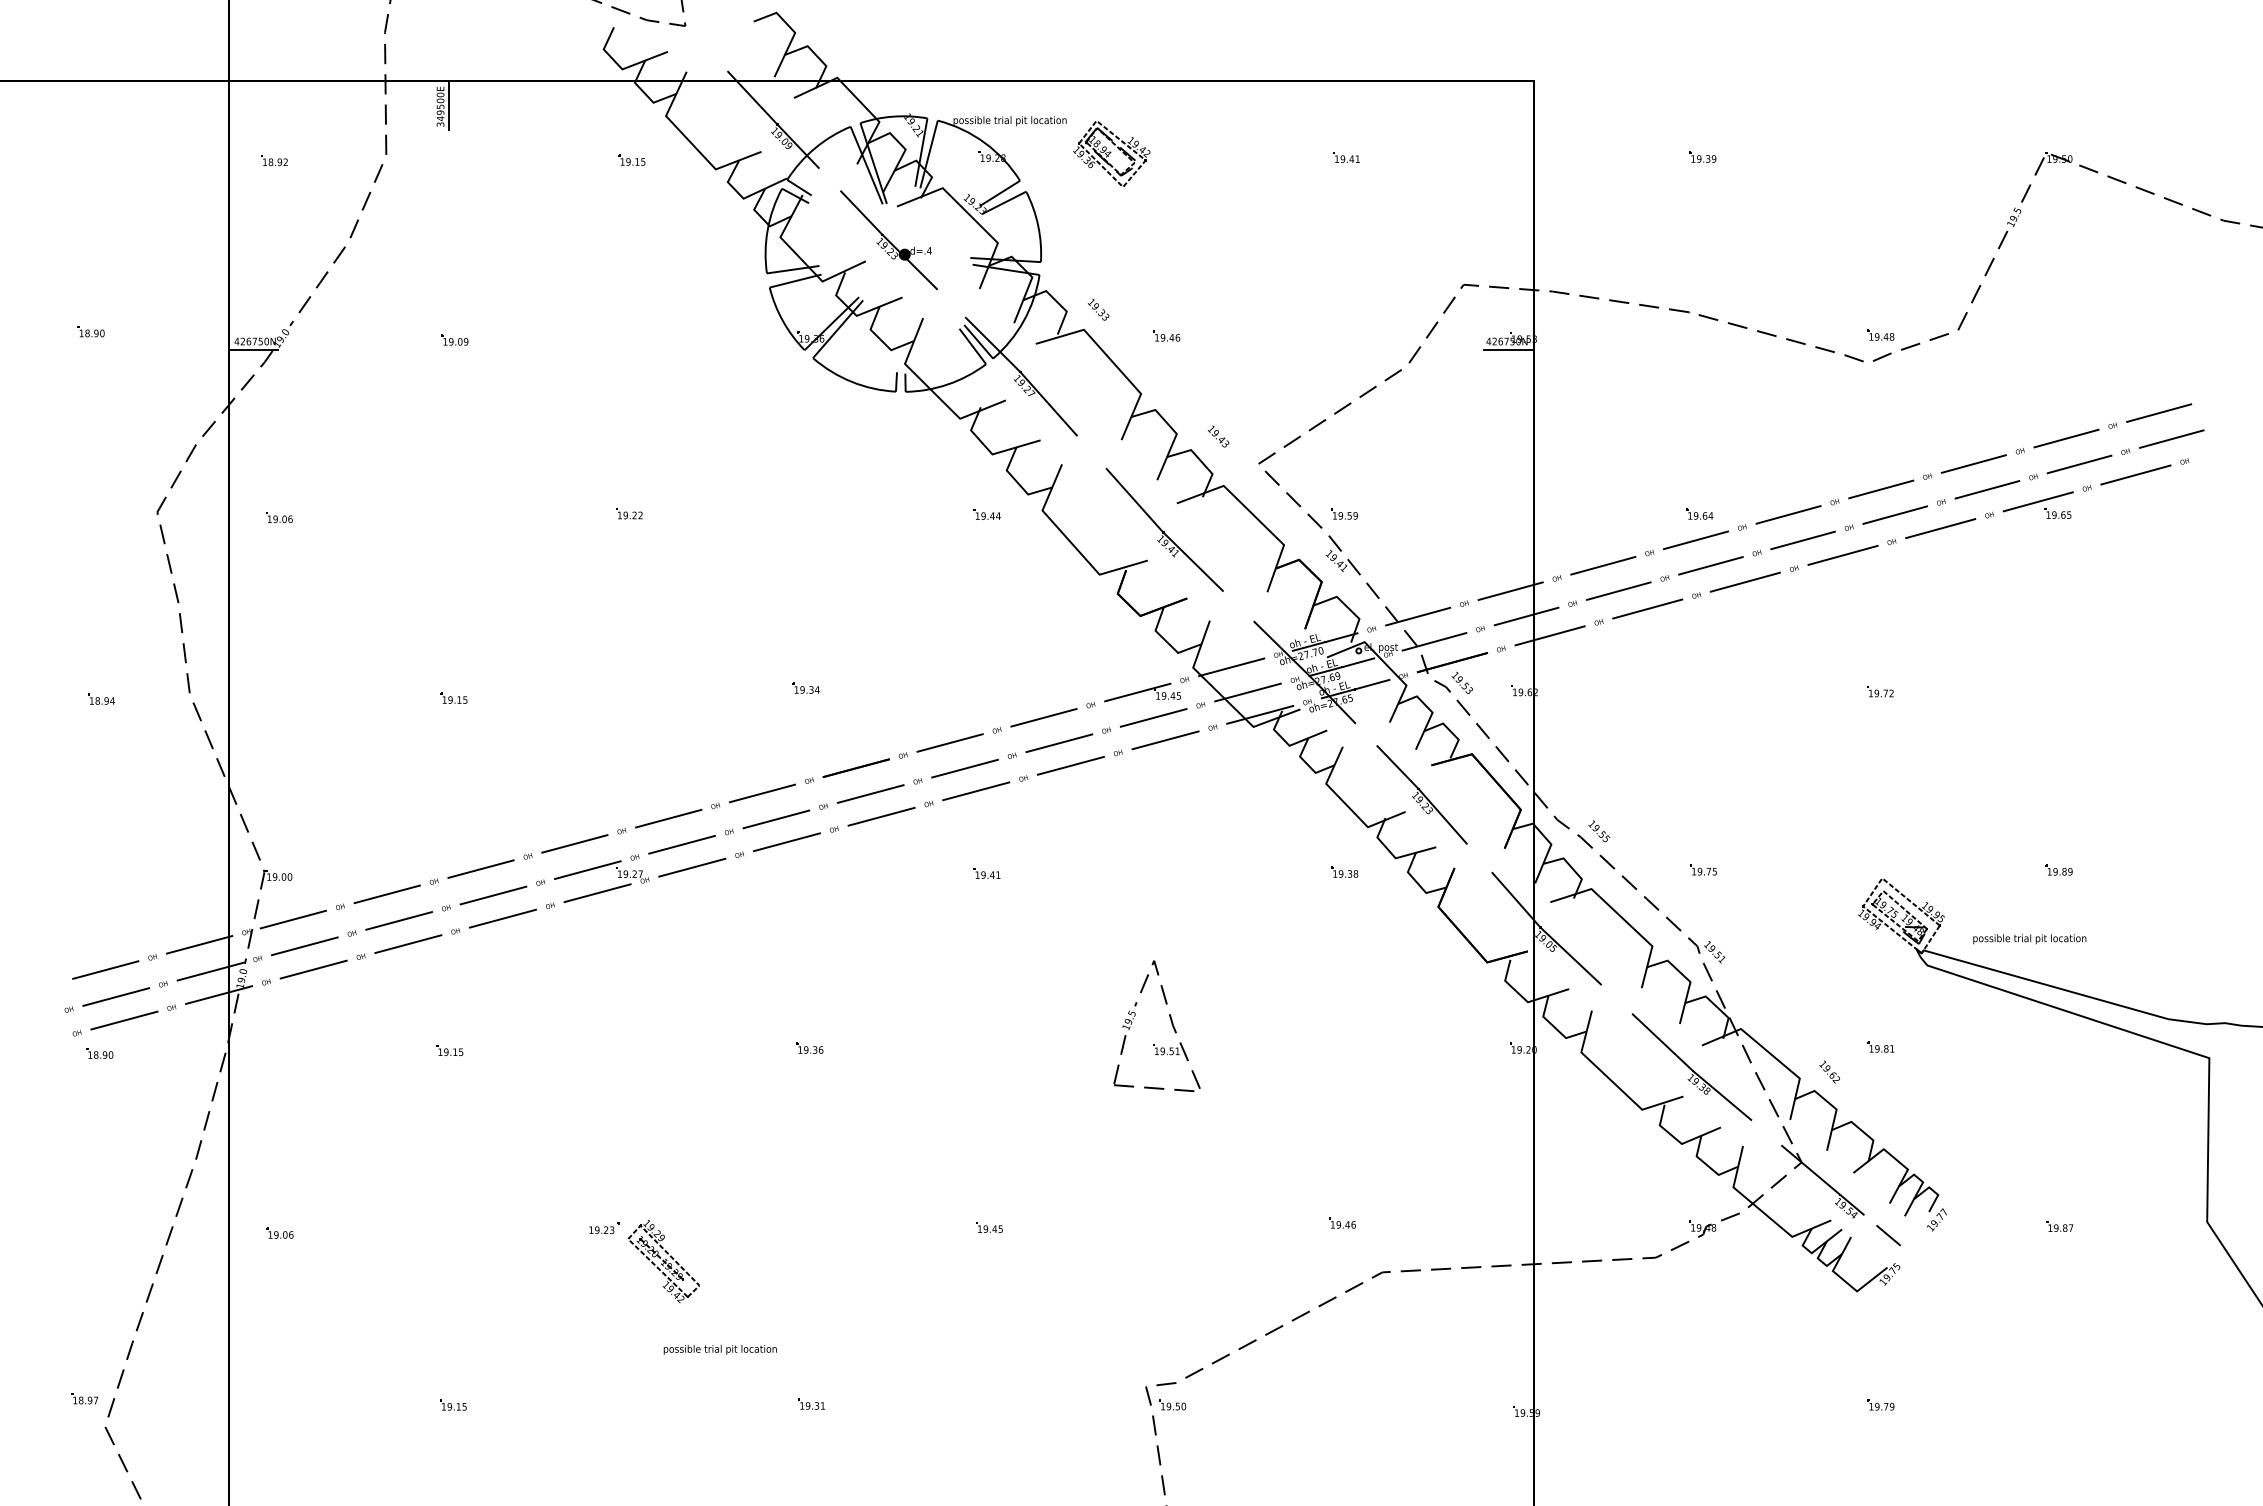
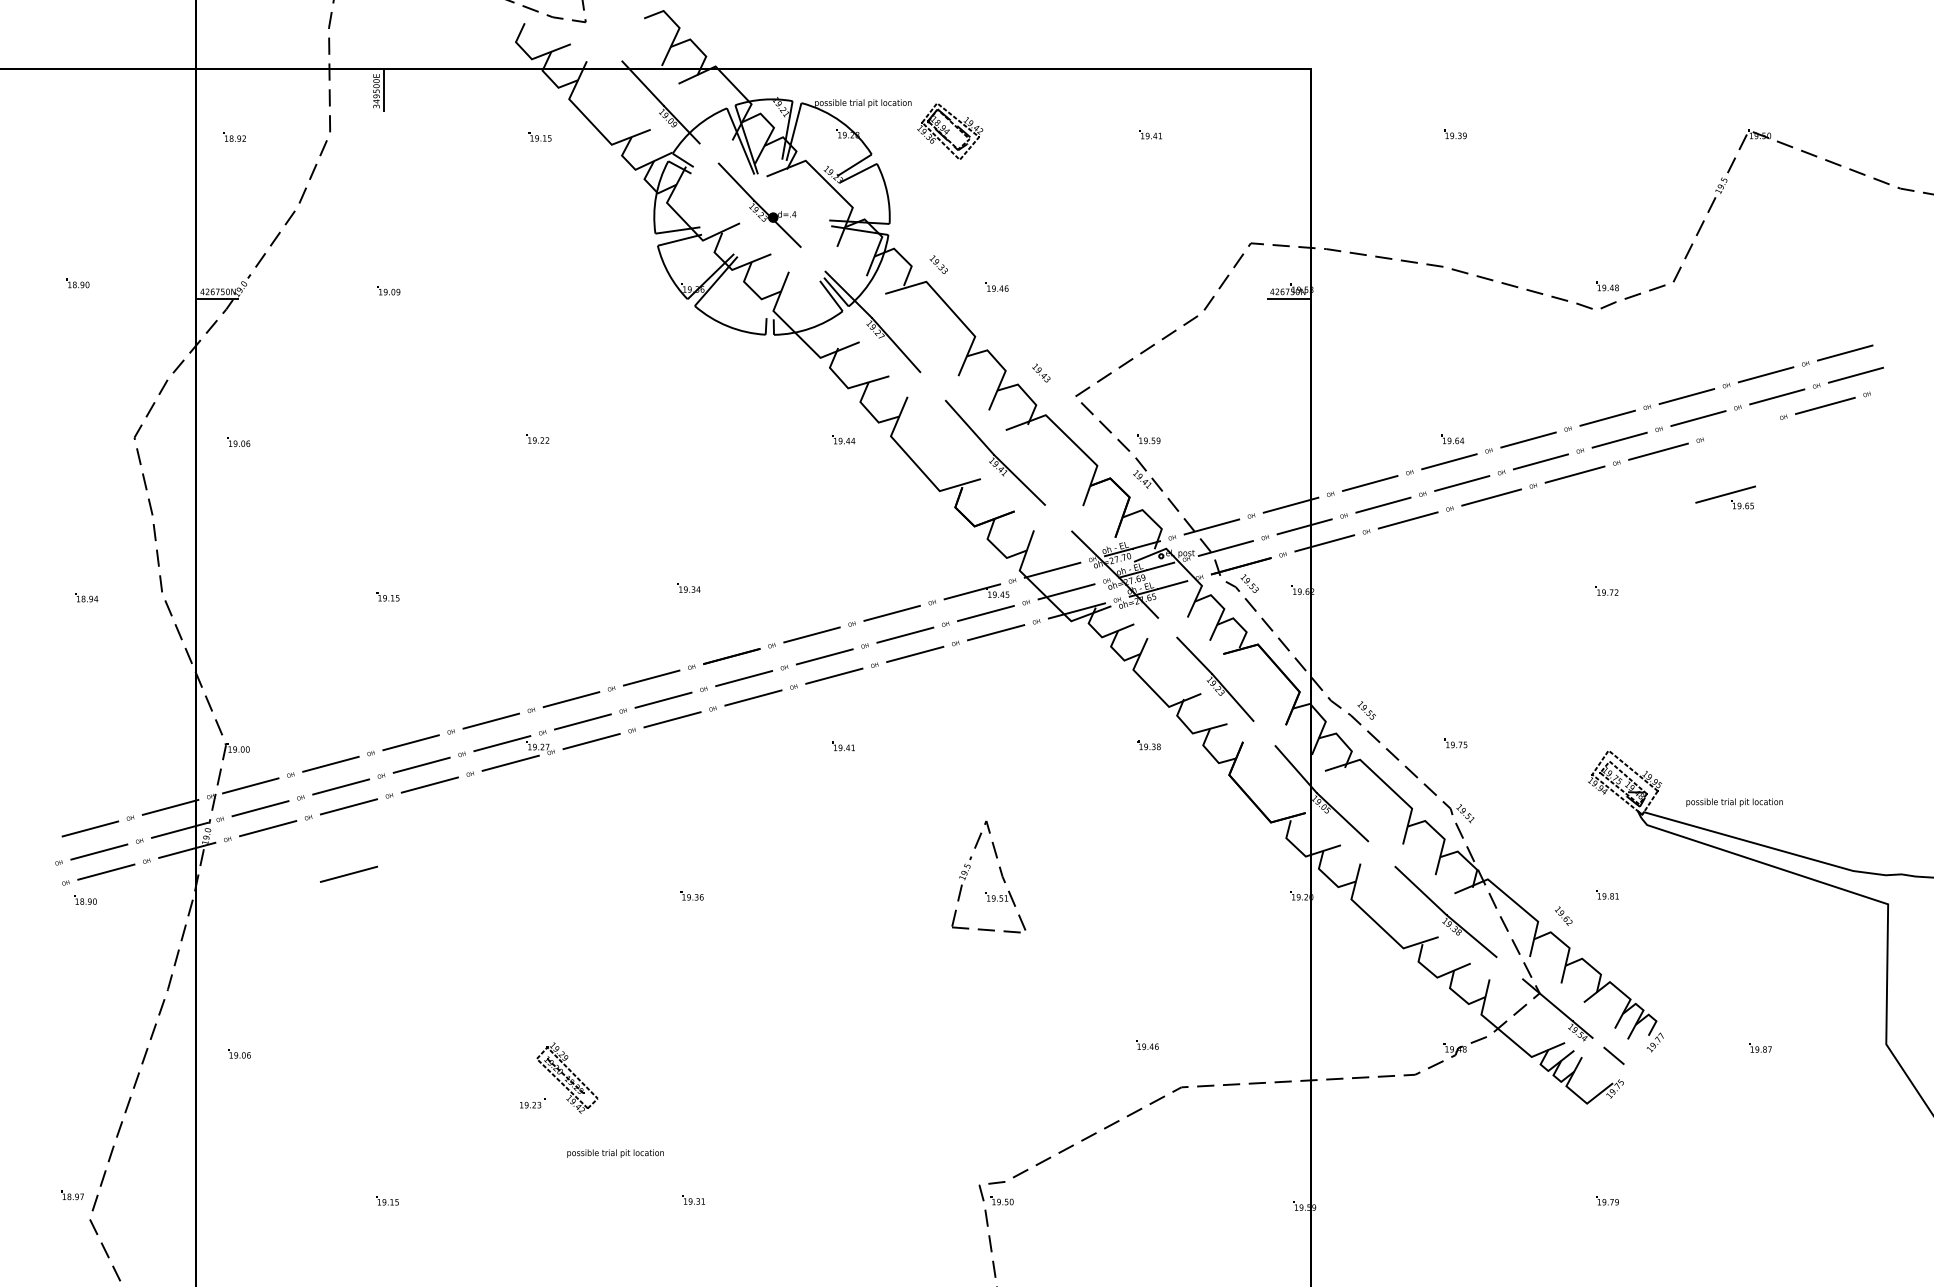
part: (2037, 504) -> (1725, 496), moved
part: (2058, 869) -> (1759, 743), removed
line: (408, 1022) -> (349, 873), added
part: (449, 1050) -> (384, 897), removed
part: (989, 1227) -> (845, 1049), removed
part: (604, 1228) -> (532, 1103), moved

